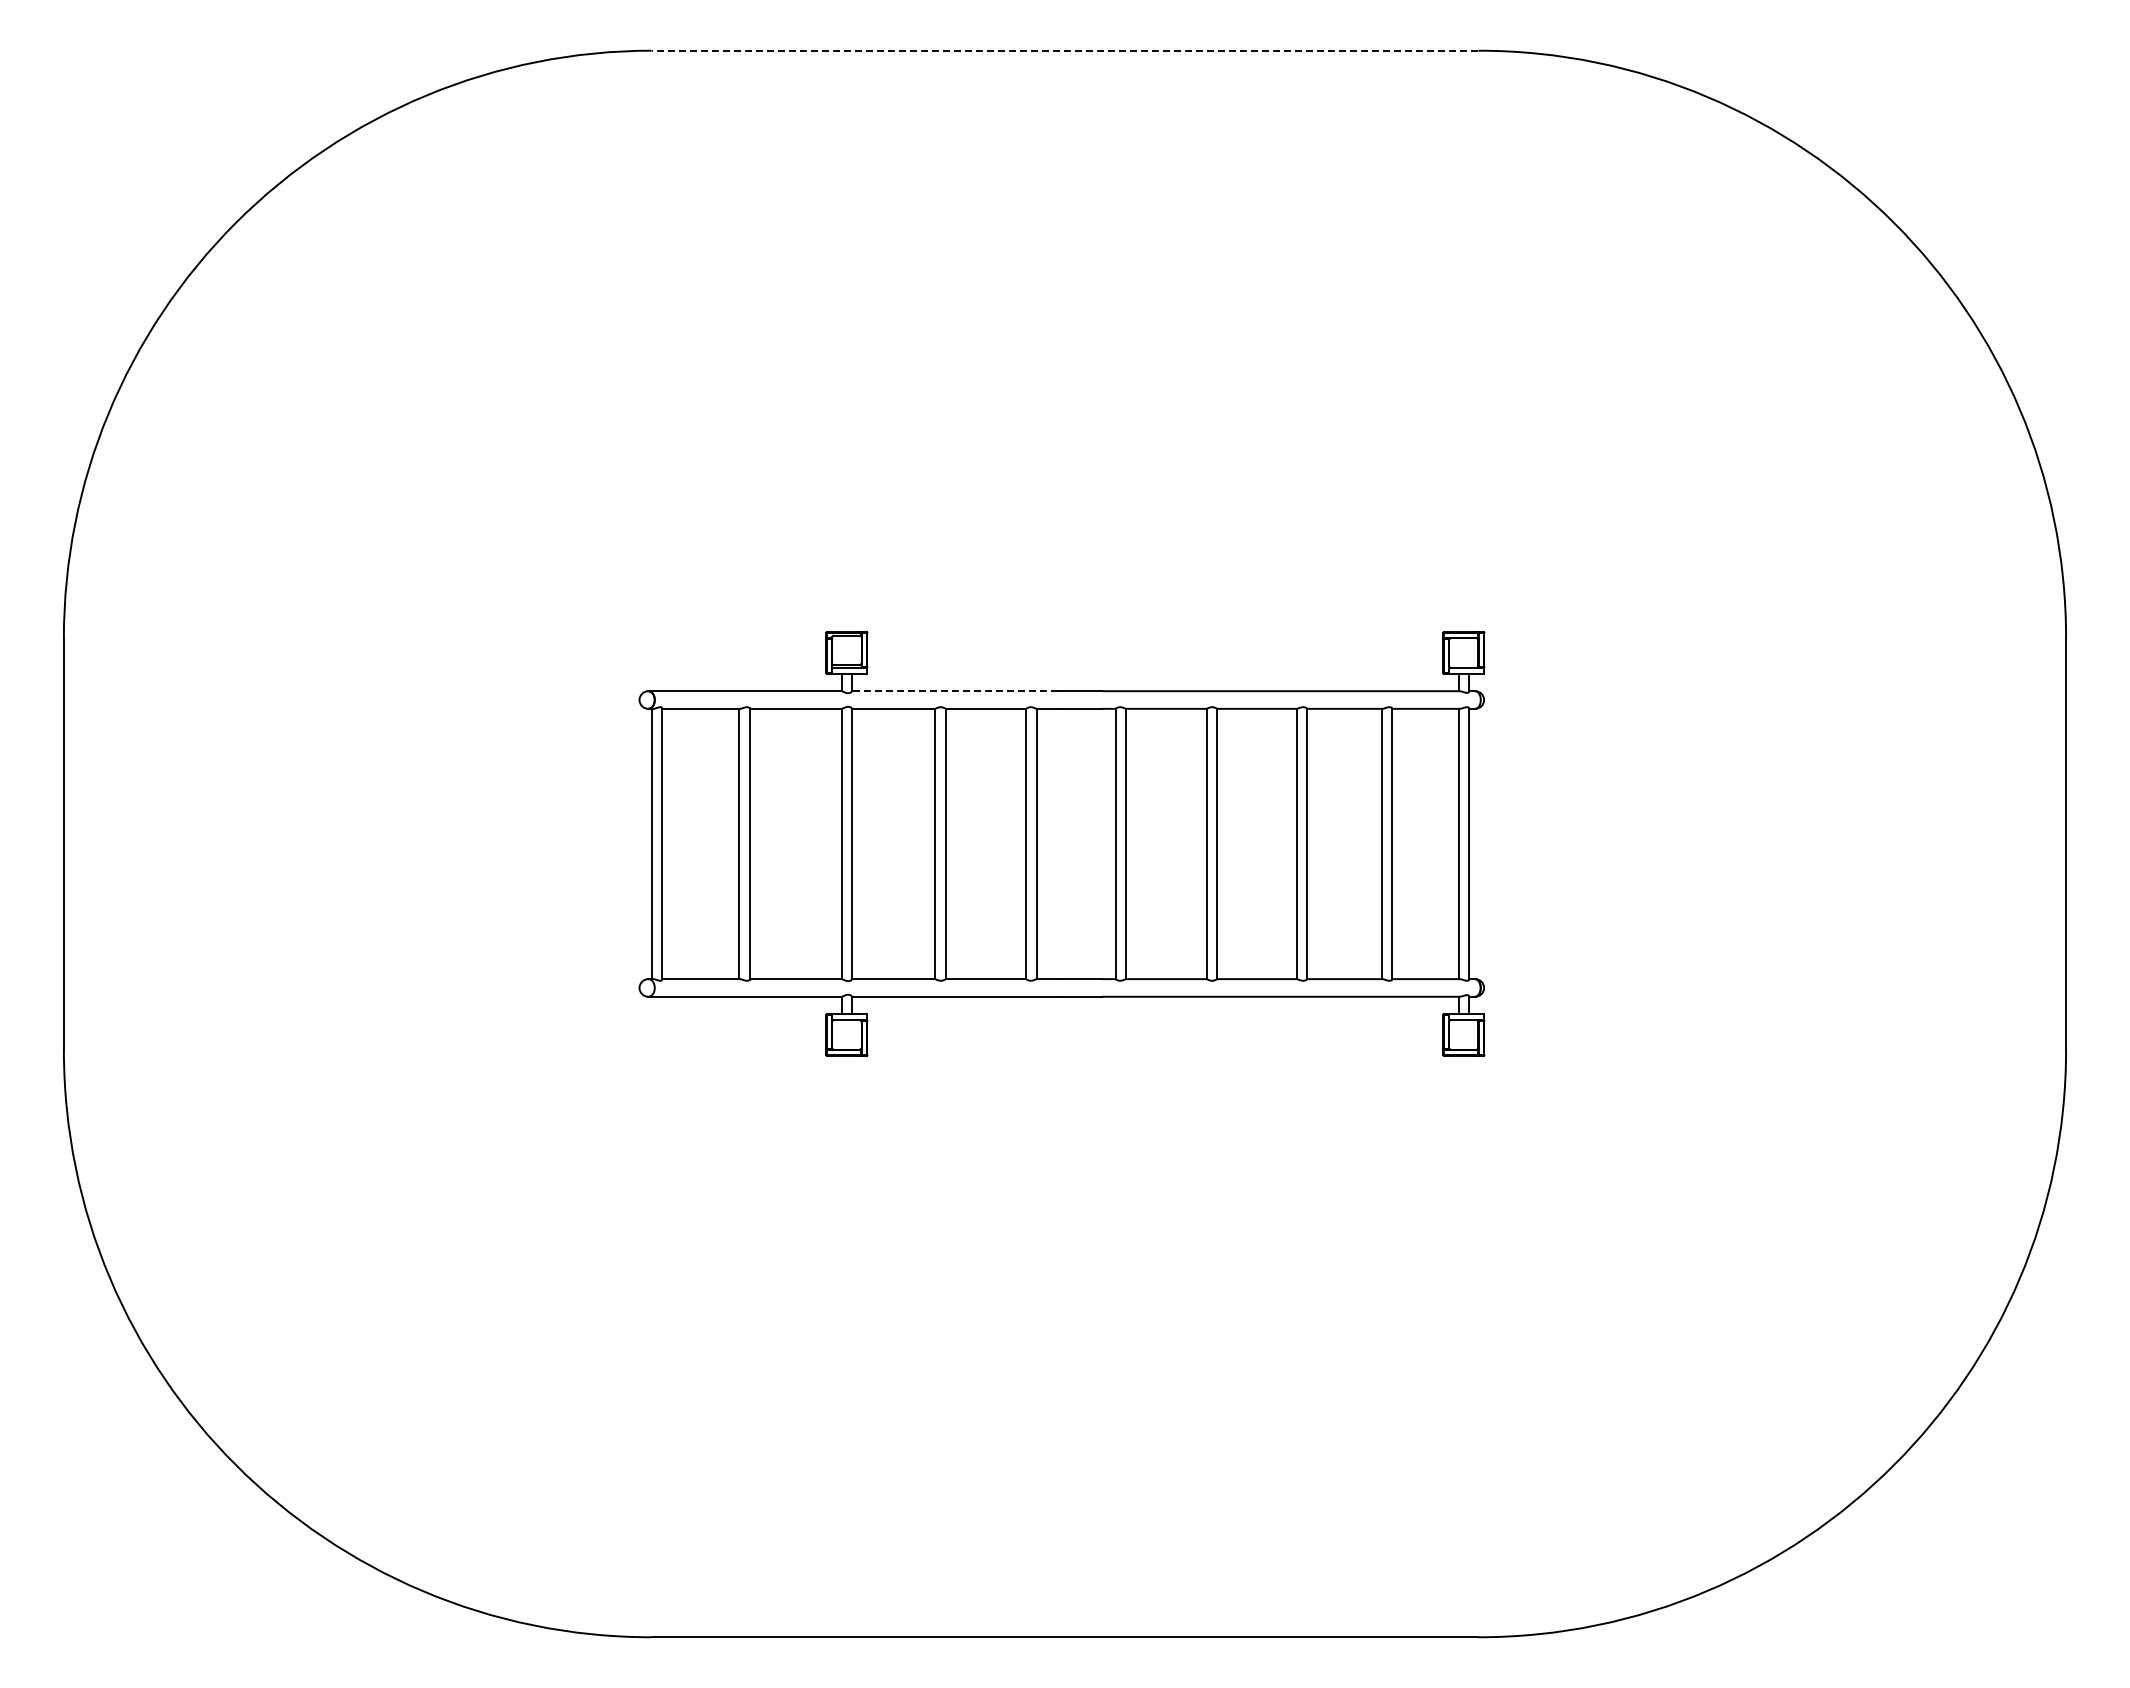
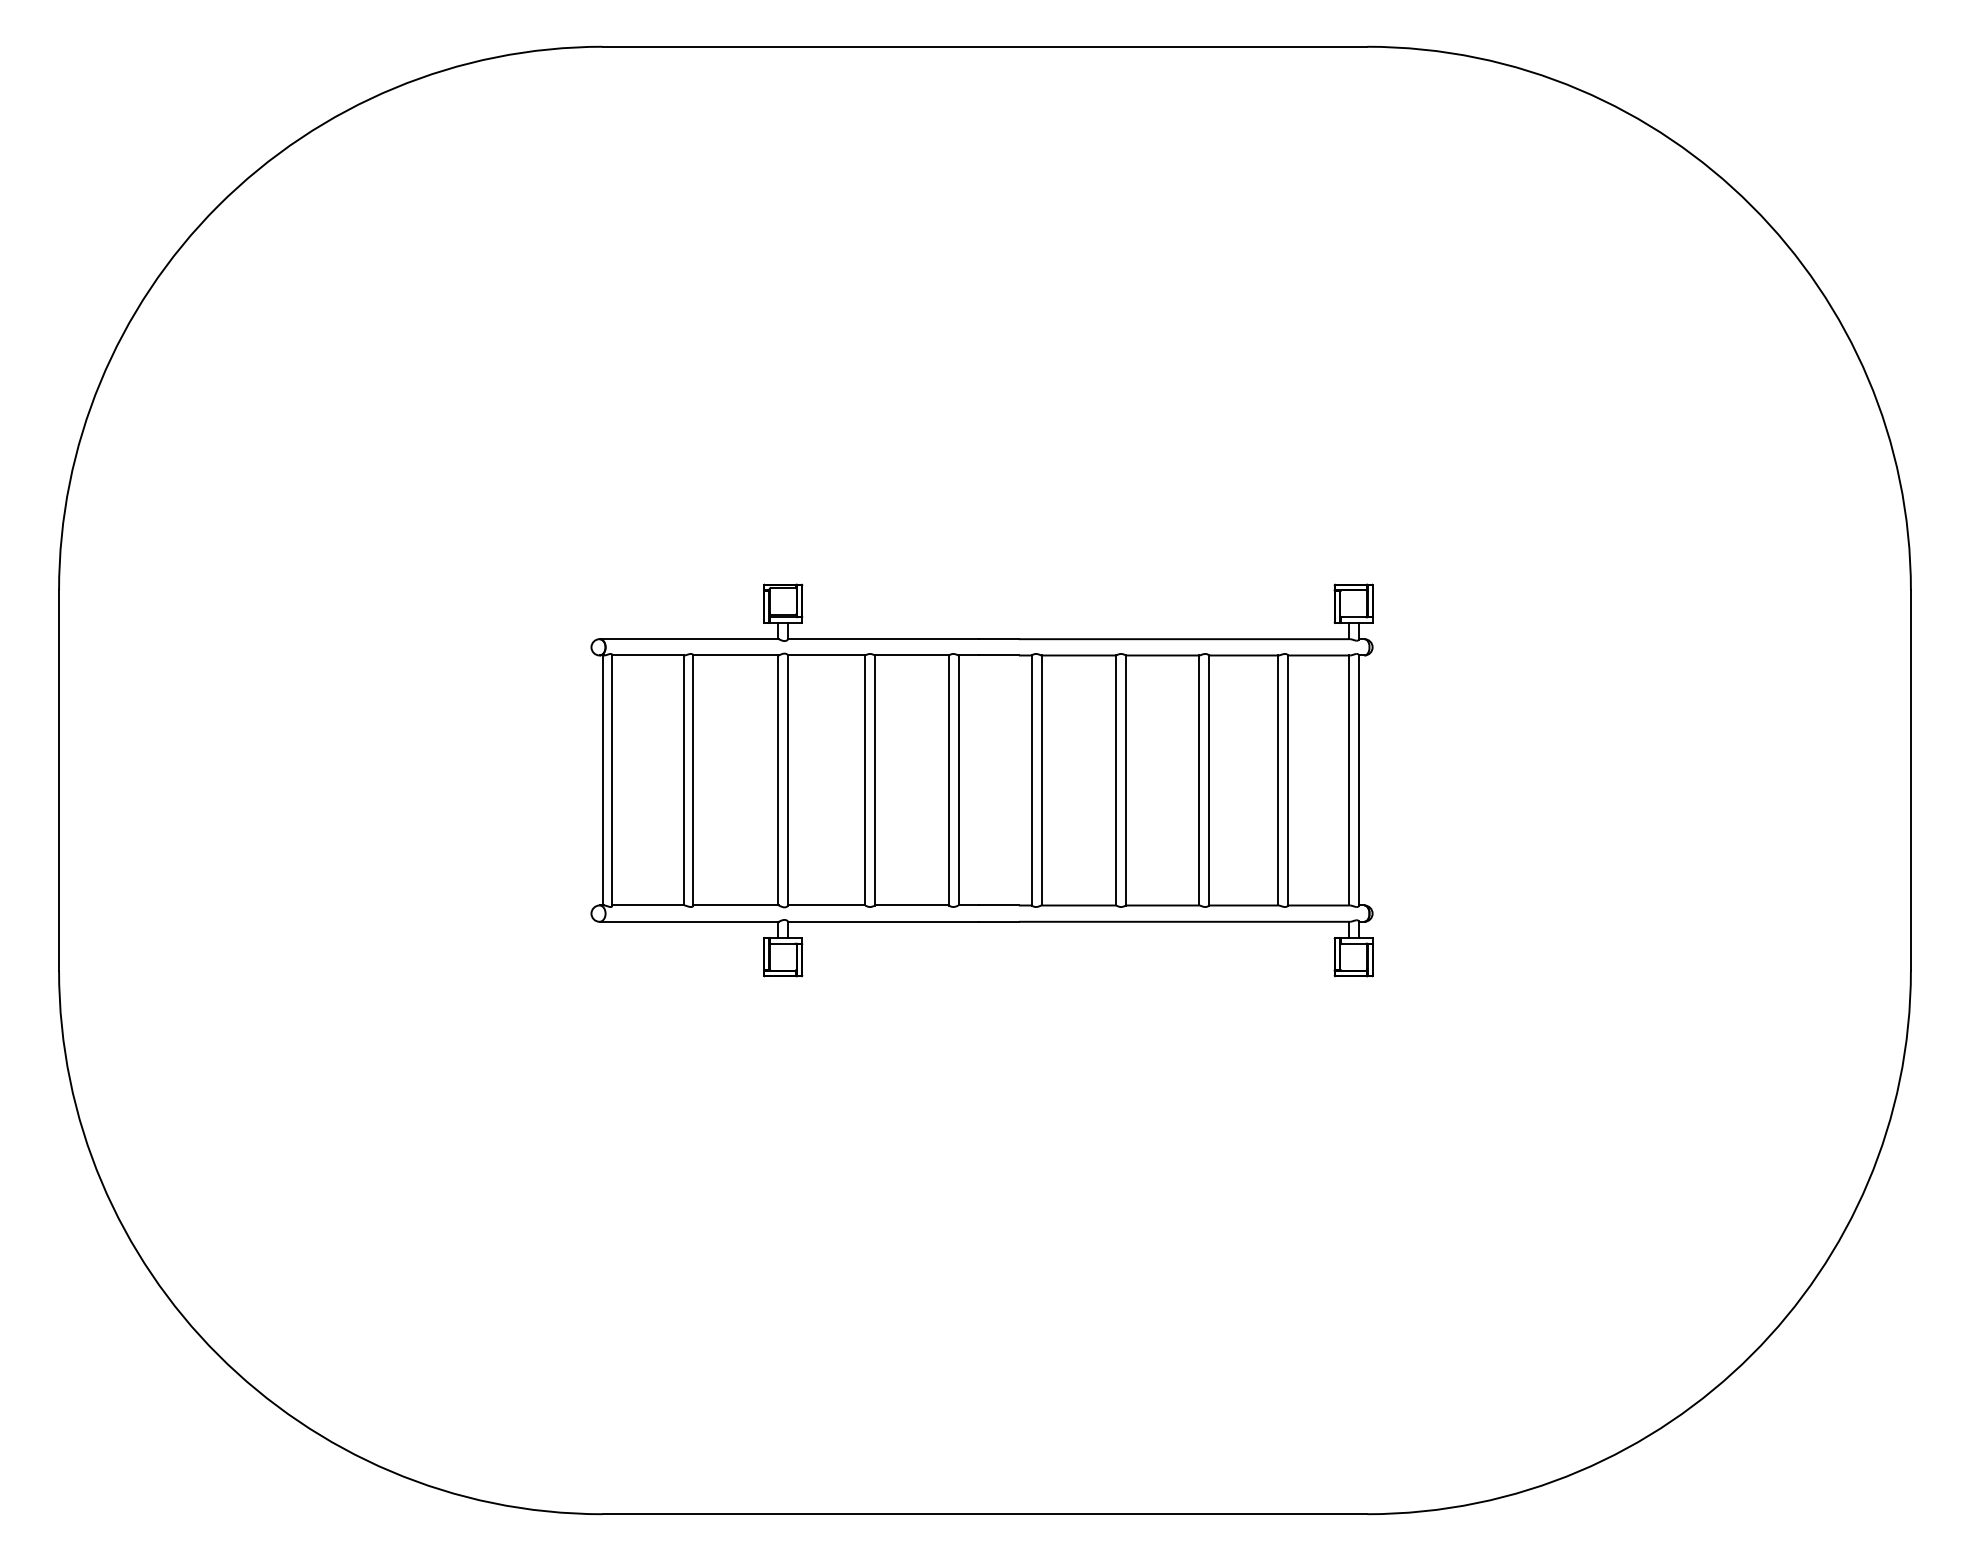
line: (1064, 50) -> (984, 46), dashed -> solid
line: (954, 691) -> (882, 639), dashed -> solid

